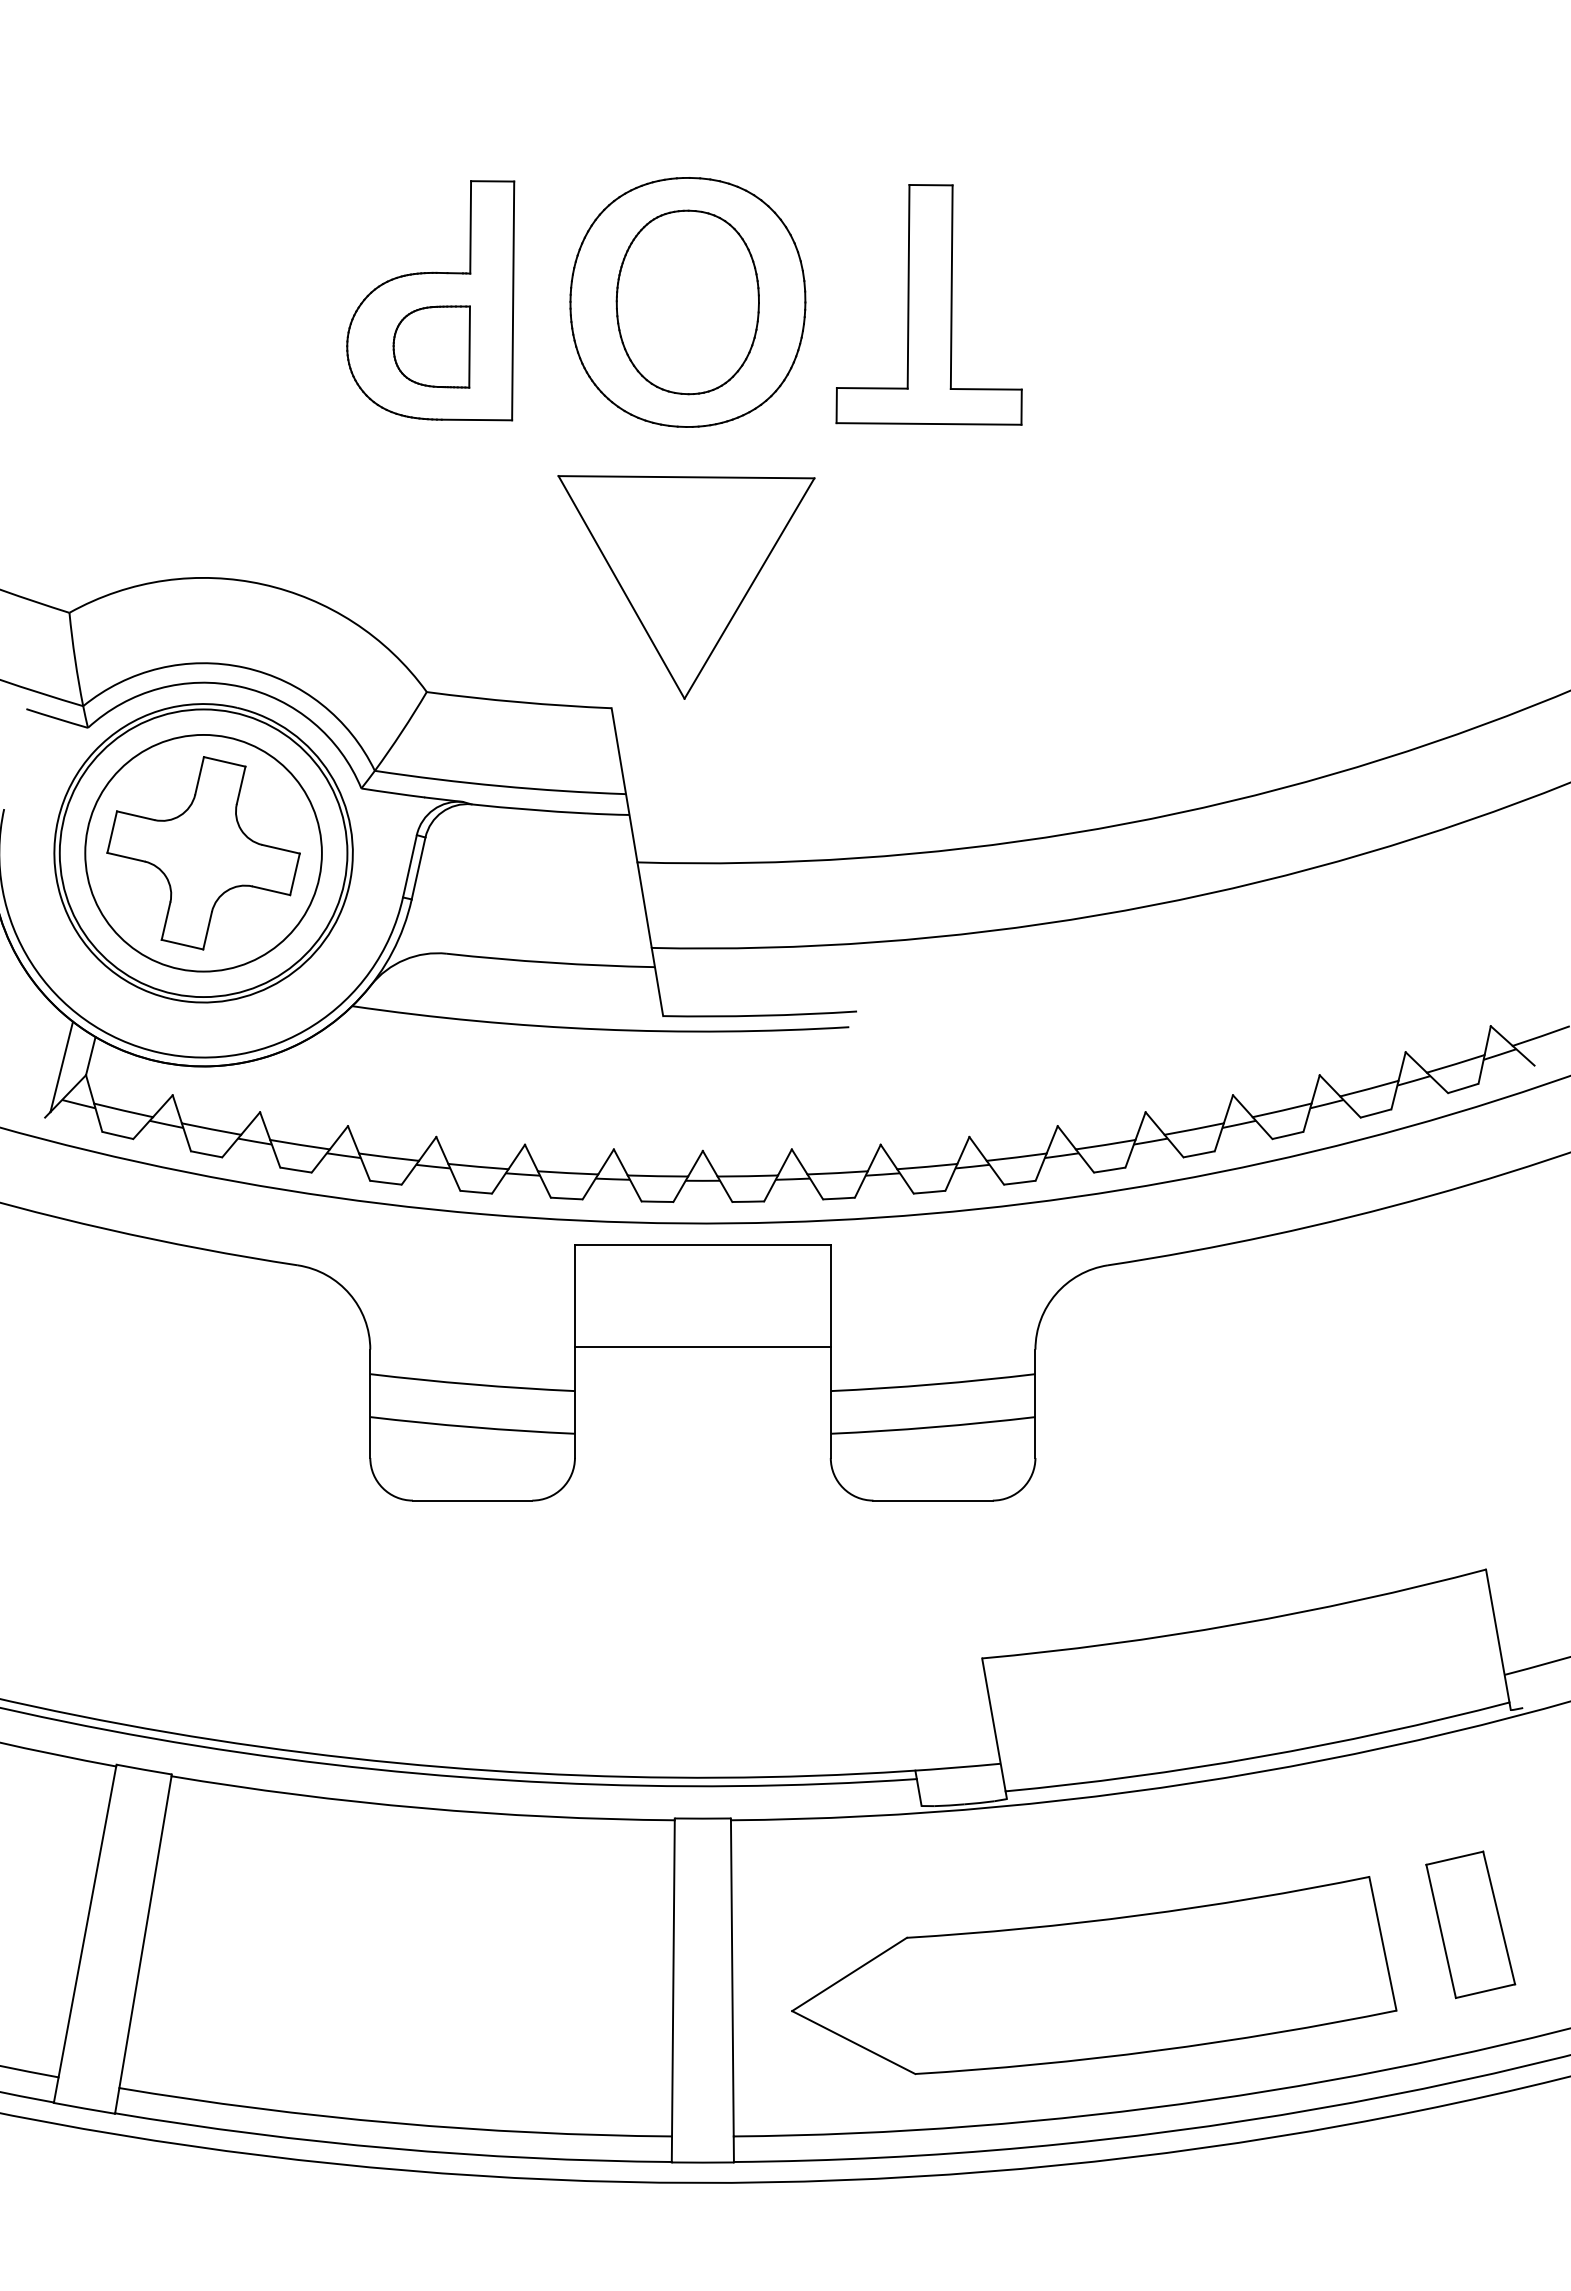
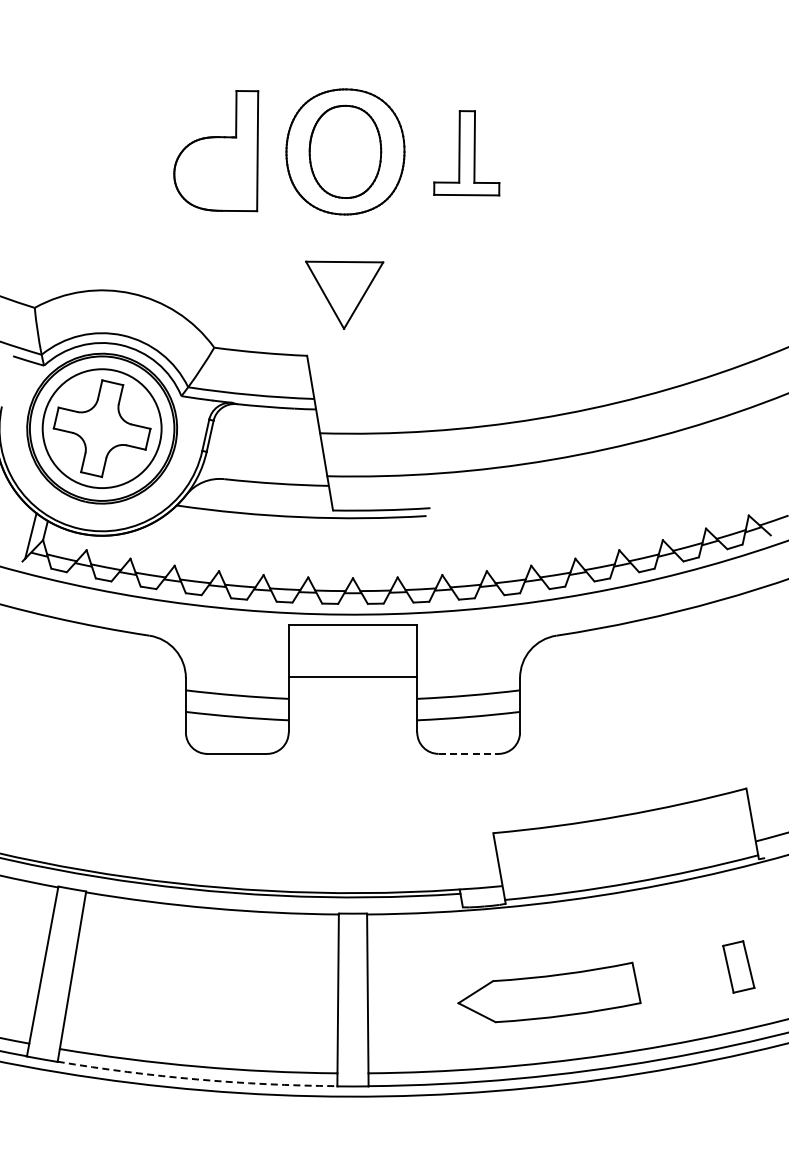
part: (928, 305) -> (466, 153), size x0.7
part: (431, 347) -> (216, 174), removed
part: (685, 588) -> (344, 295), size x0.6
line: (932, 1499) -> (468, 753), solid -> dashed
part: (1470, 1923) -> (738, 966), size x0.7
part: (1094, 1975) -> (549, 992), size x0.6
arc: (393, 2148) -> (197, 1079), solid -> dashed

